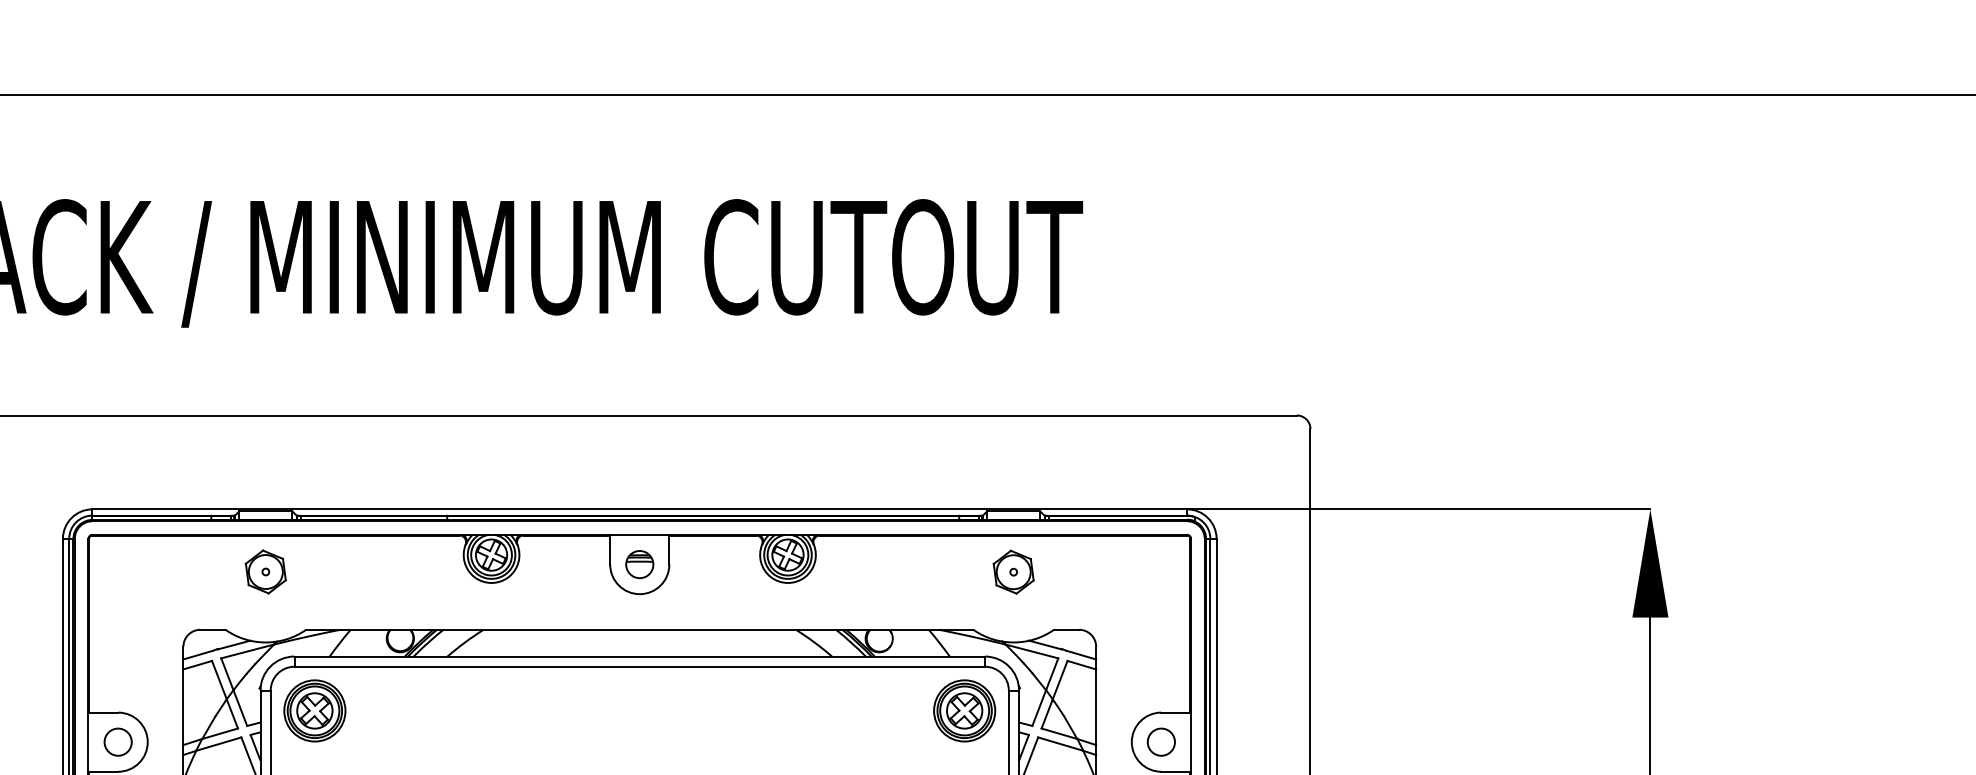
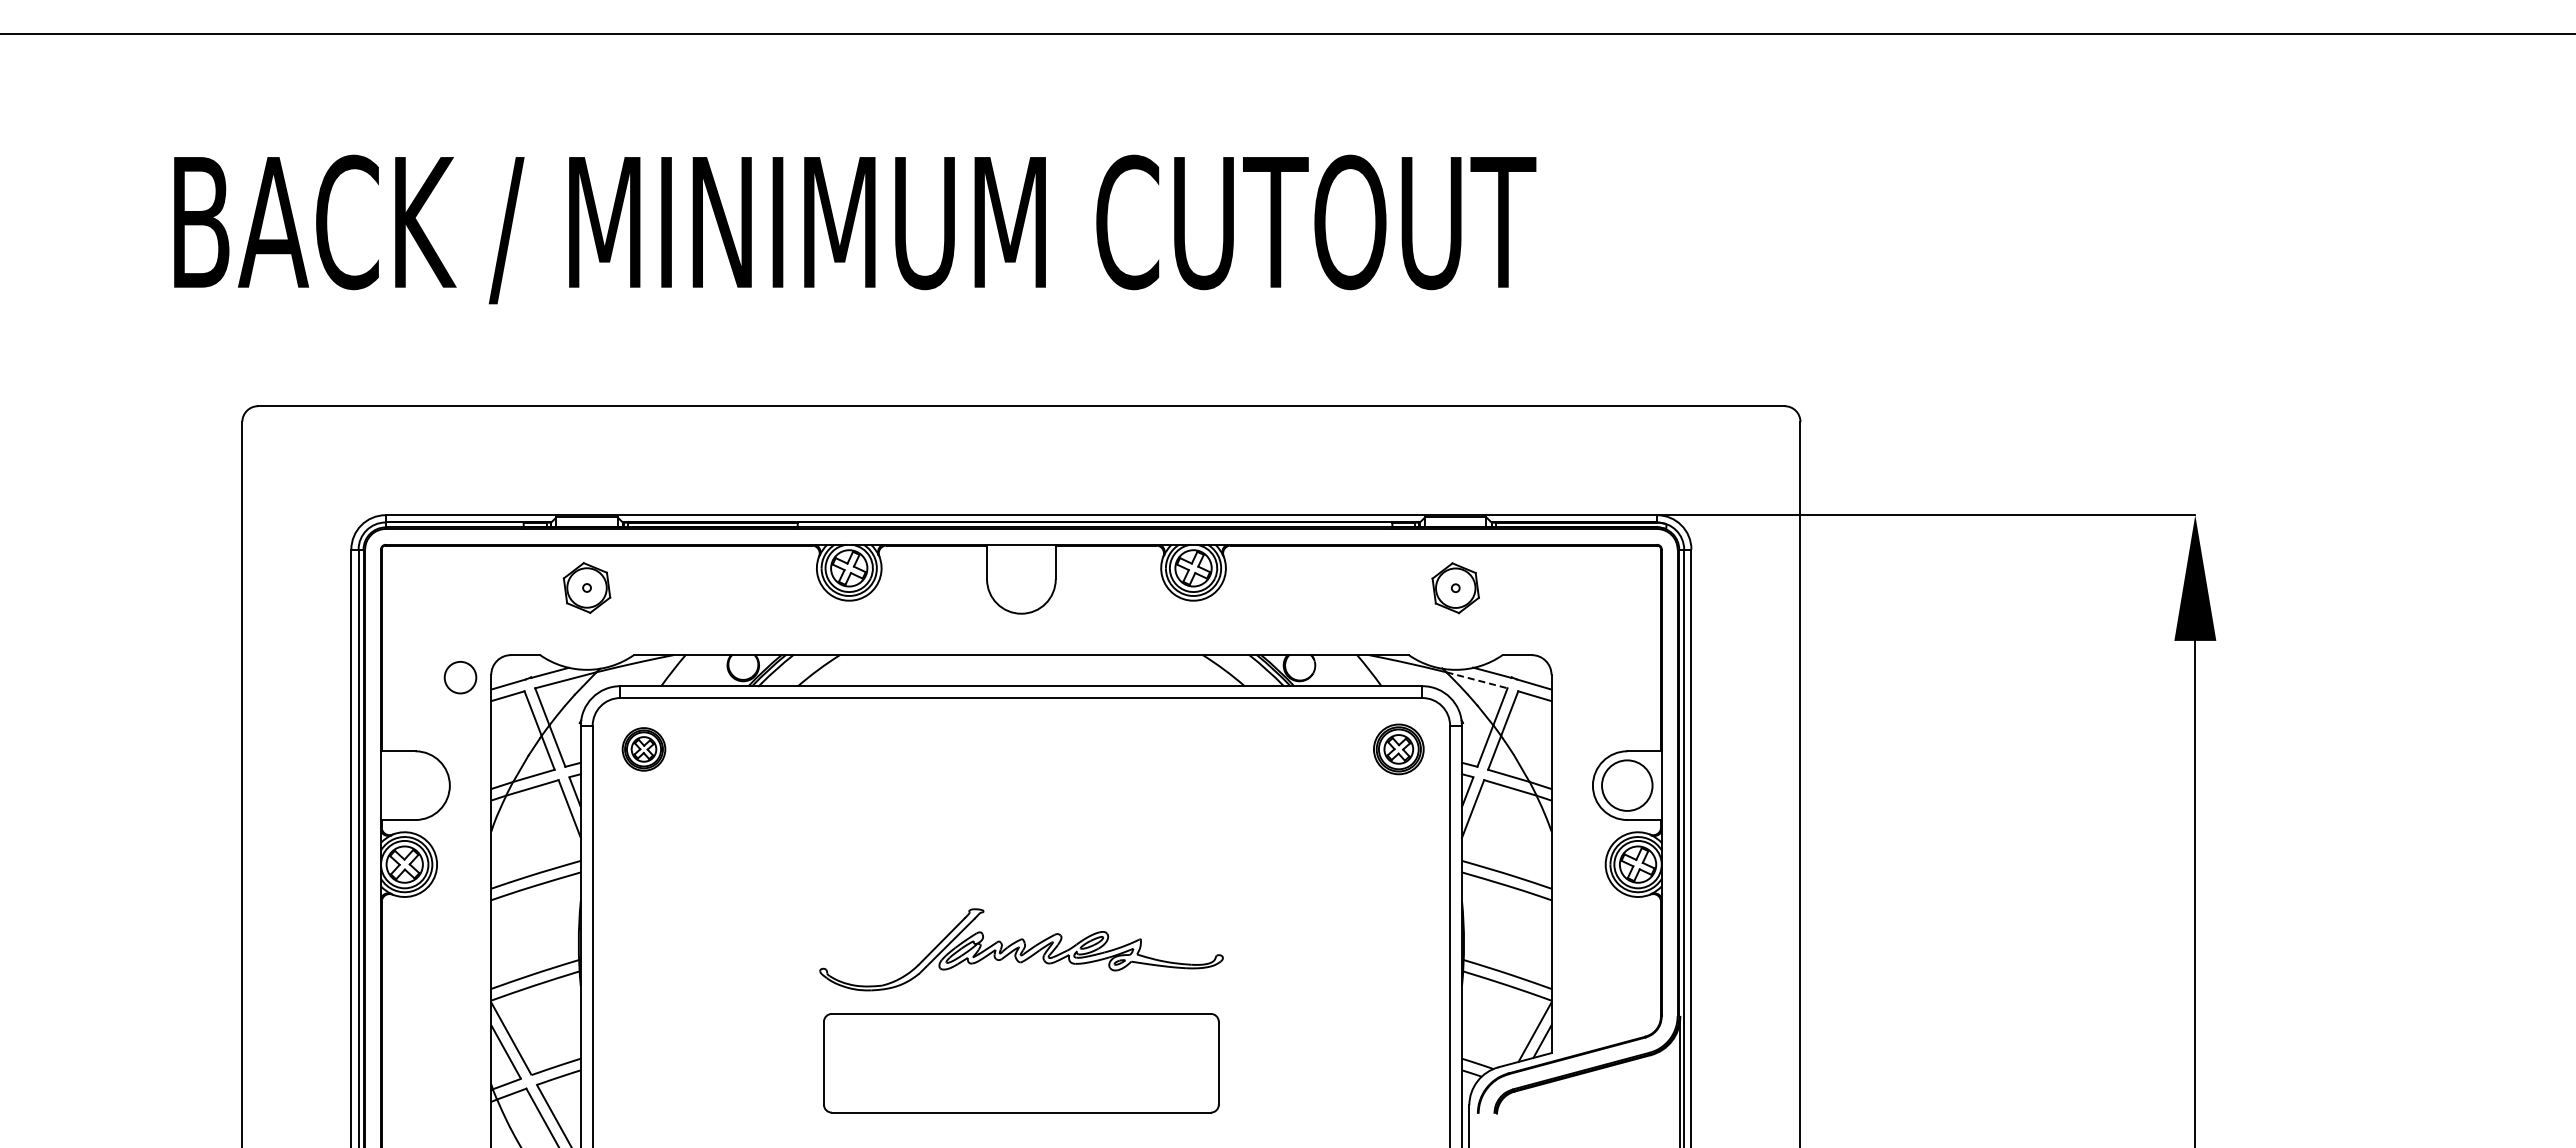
part: (639, 564) -> (1021, 579), removed
line: (1032, 651) -> (1477, 680), solid -> dashed
part: (314, 711) -> (643, 749), size x0.6
part: (964, 711) -> (1398, 749), size x0.7
circle: (118, 742) -> (460, 677), moved
circle: (1161, 742) -> (1627, 785), size x1.6

